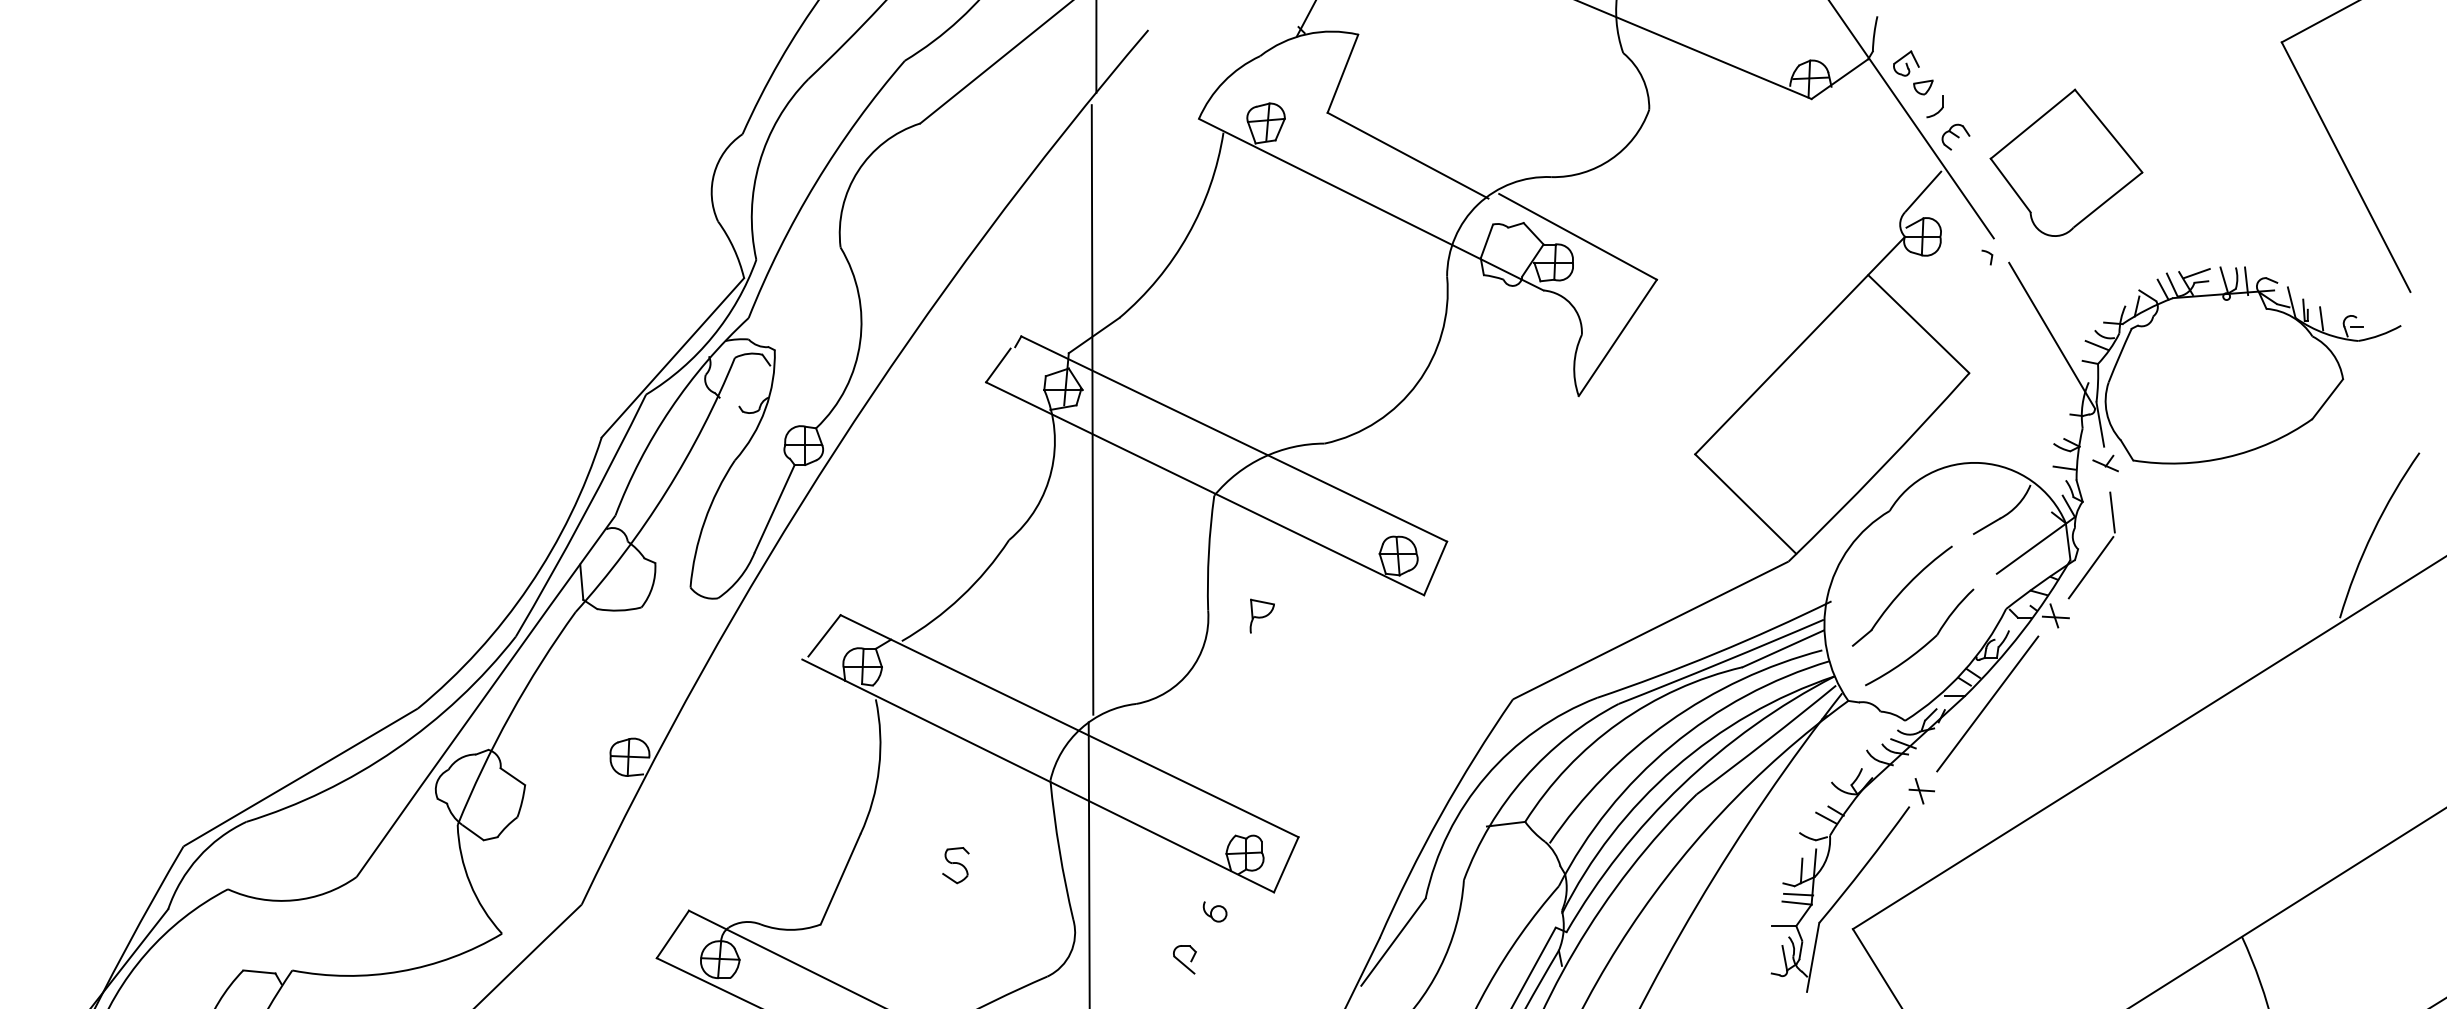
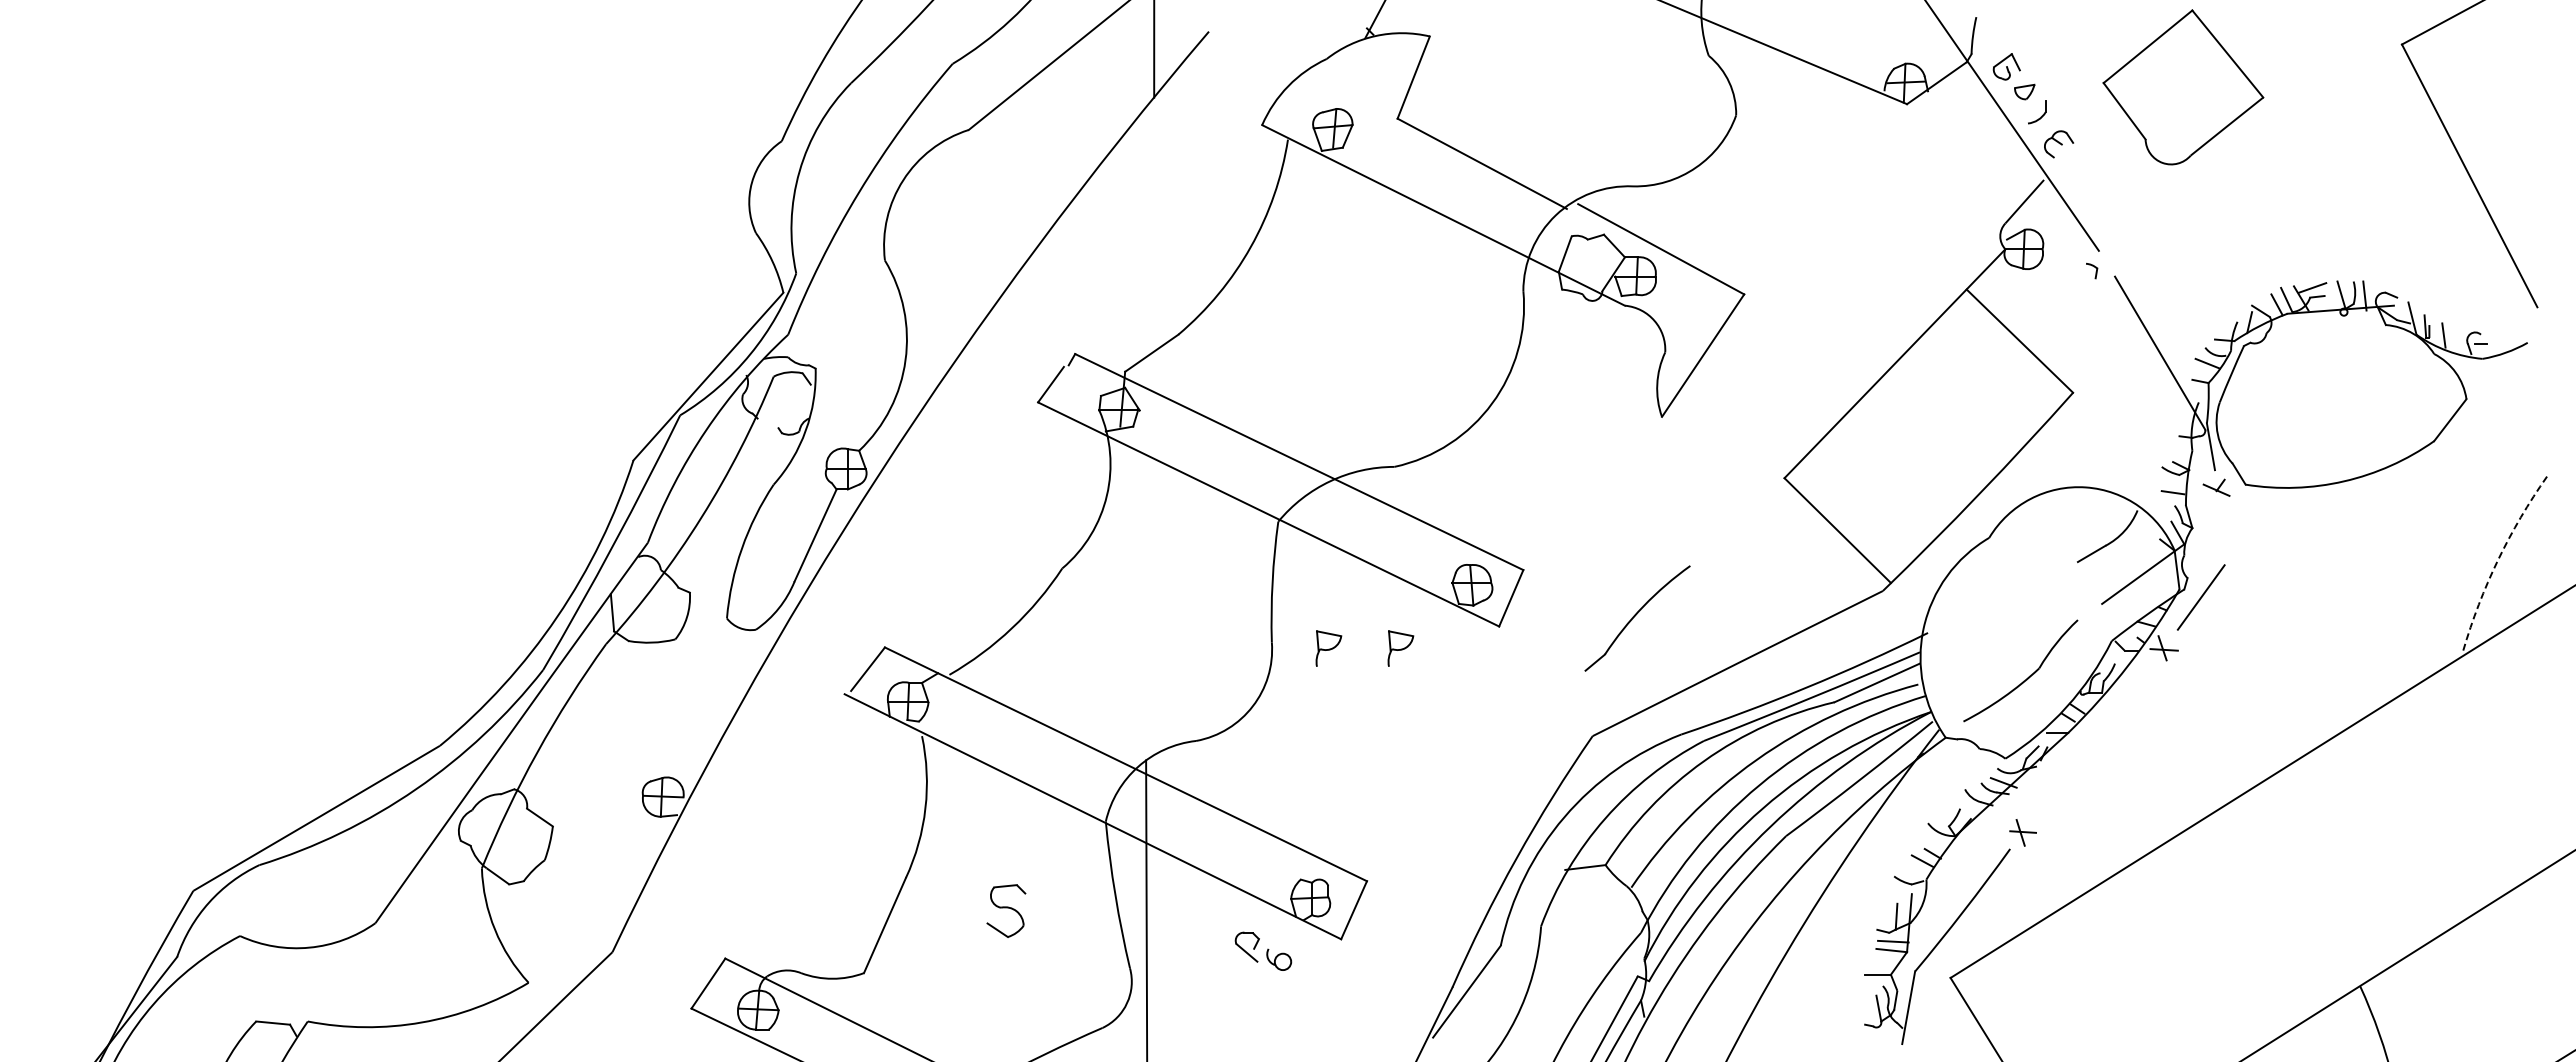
part: (2066, 162) -> (2183, 87), moved
line: (1091, 409) -> (1149, 431), removed
line: (2112, 512) -> (2223, 539), removed
arc: (2373, 532) -> (2498, 560), solid -> dashed
part: (1902, 596) -> (1637, 618), moved
part: (1330, 616) -> (1400, 648), added
line: (1987, 703) -> (2092, 740), removed
part: (956, 865) -> (1006, 910), size x1.4
part: (1184, 959) -> (1246, 946), moved

